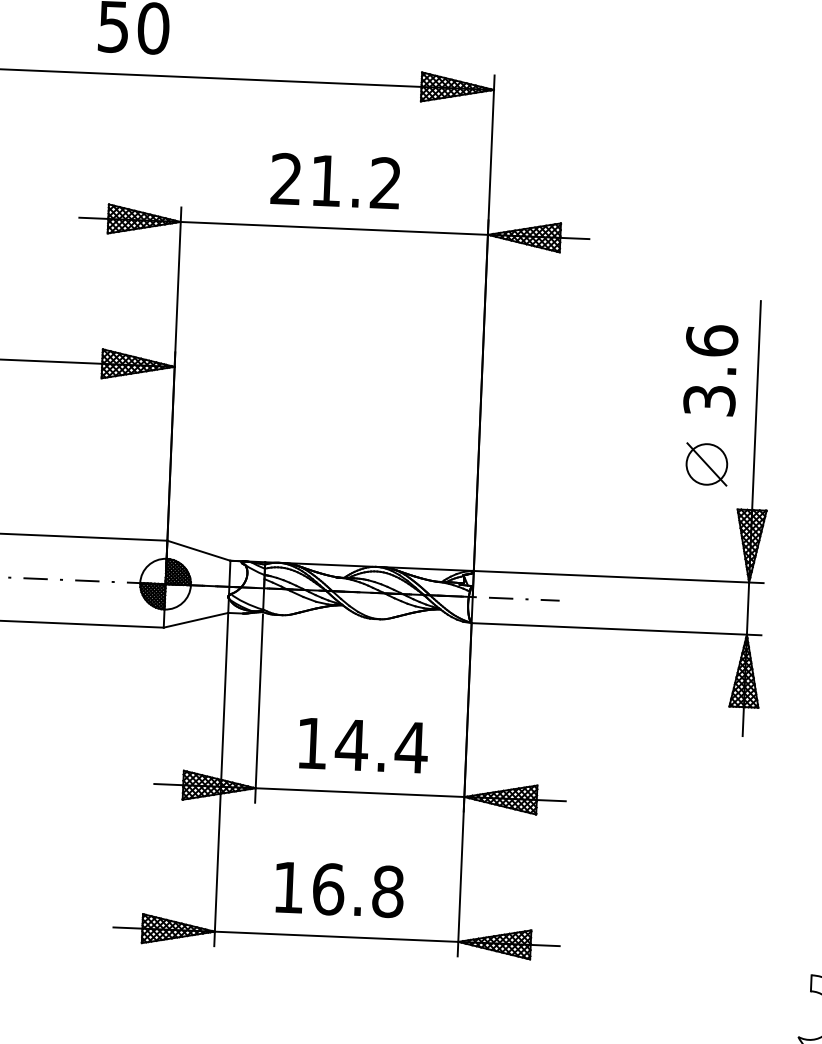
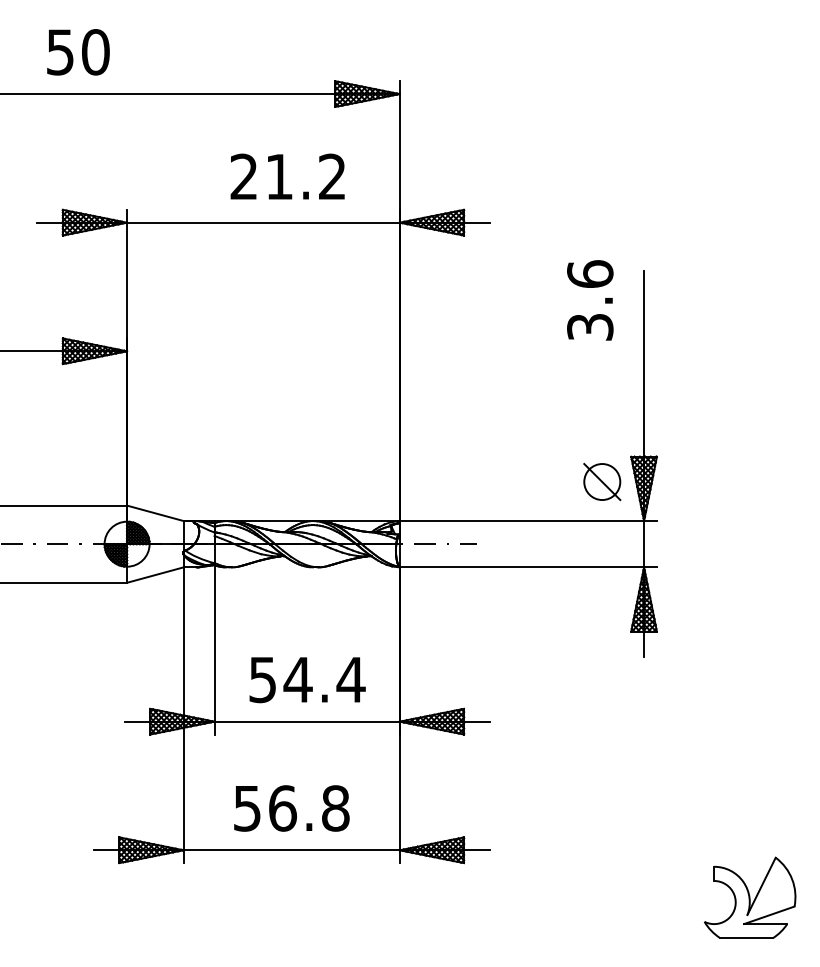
text: (335, 180) -> (287, 176), moved
text: (711, 370) -> (590, 300), moved
part: (707, 463) -> (602, 481), moved
text: (311, 744) -> (262, 680), 14.4 -> 54.4
text: (288, 887) -> (247, 808), 16.8 -> 56.8

